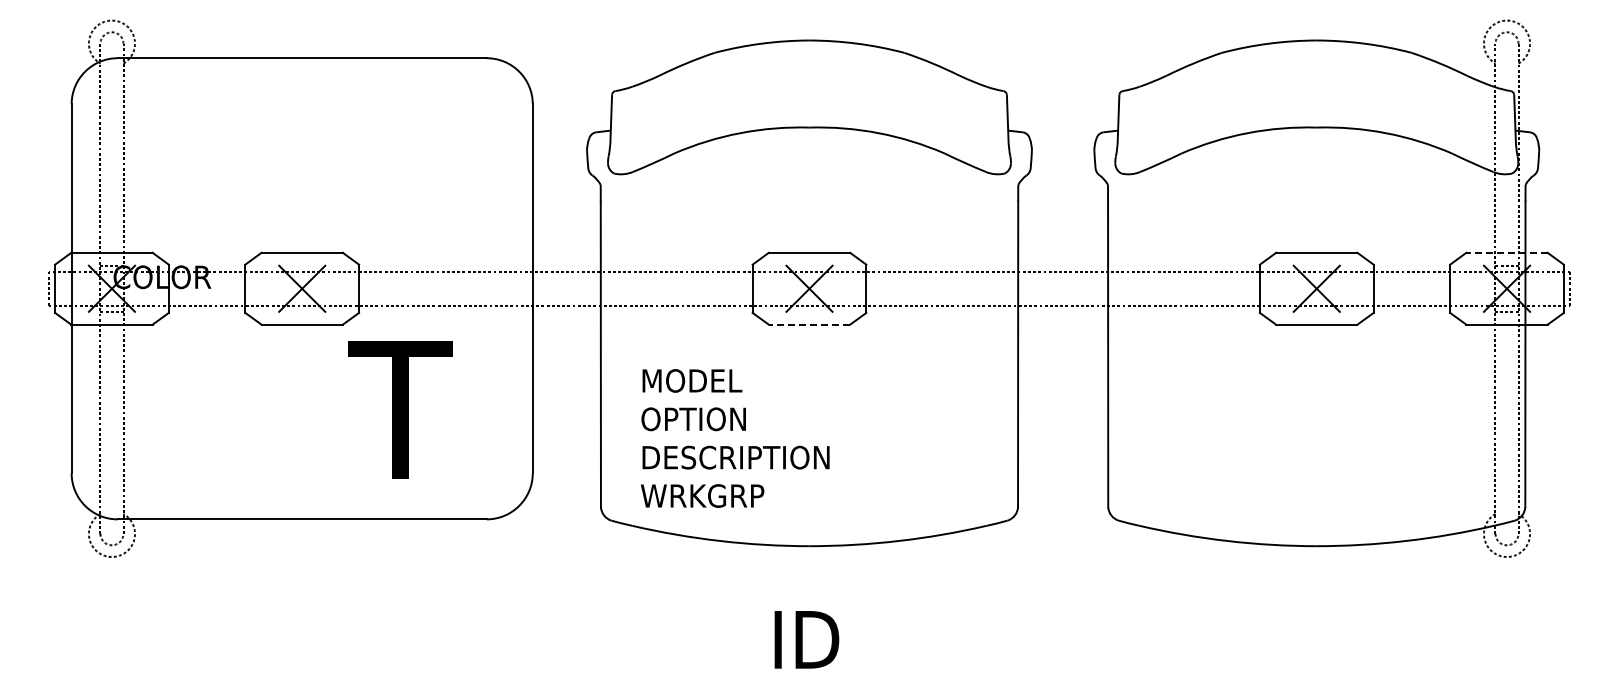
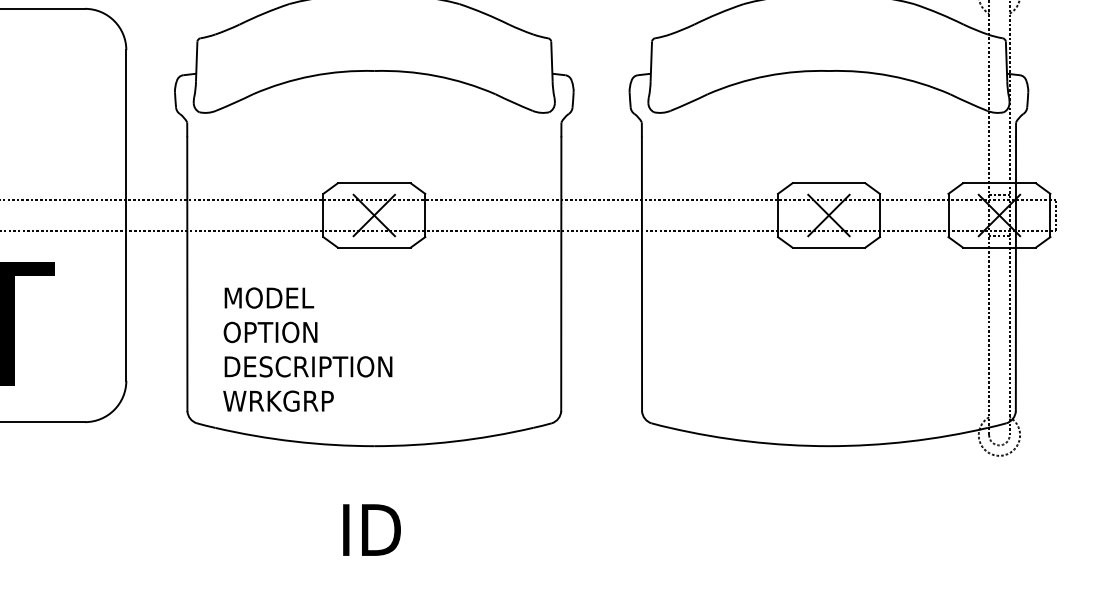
line: (1507, 252) -> (999, 182), dashed -> solid
line: (809, 324) -> (374, 247), dashed -> solid

